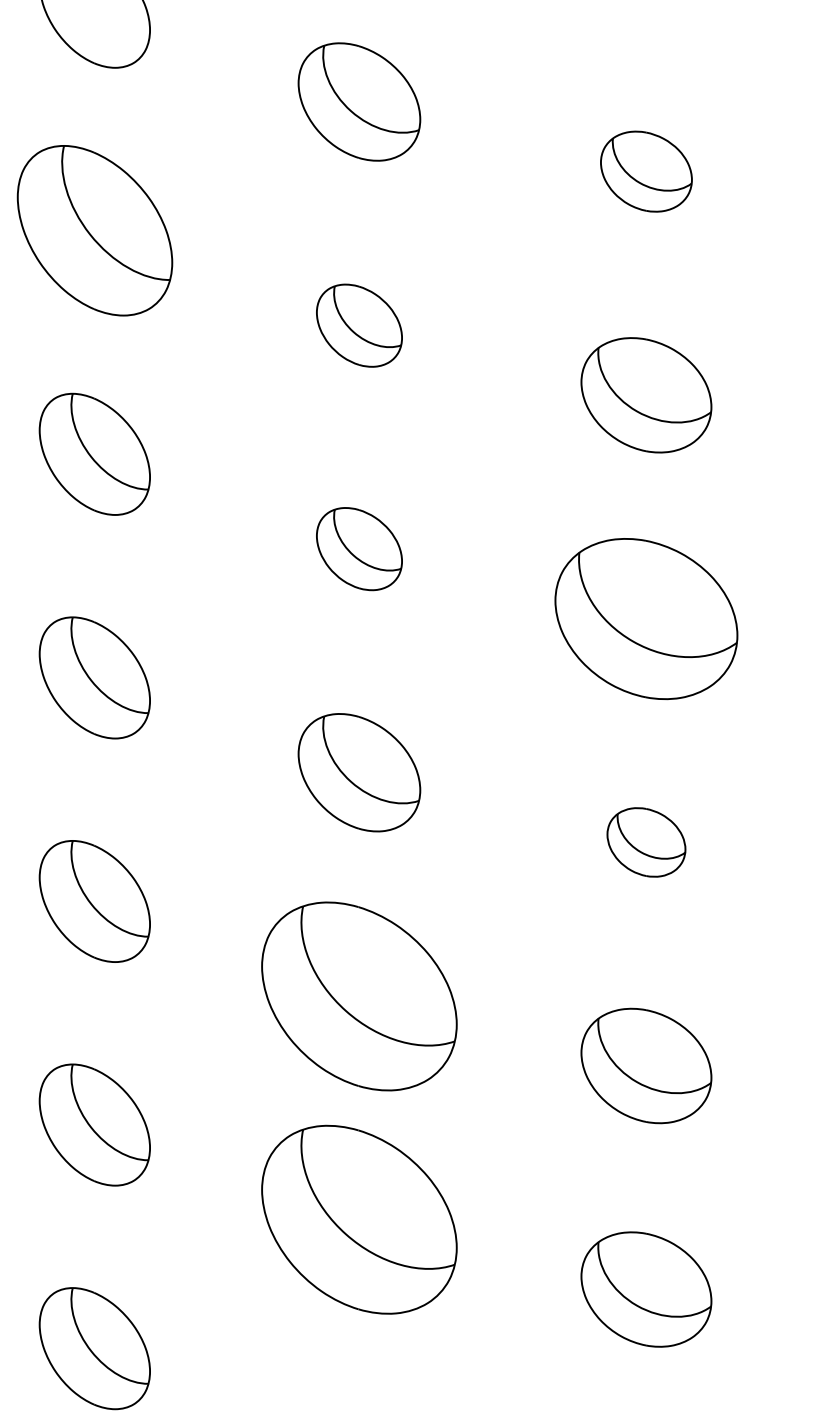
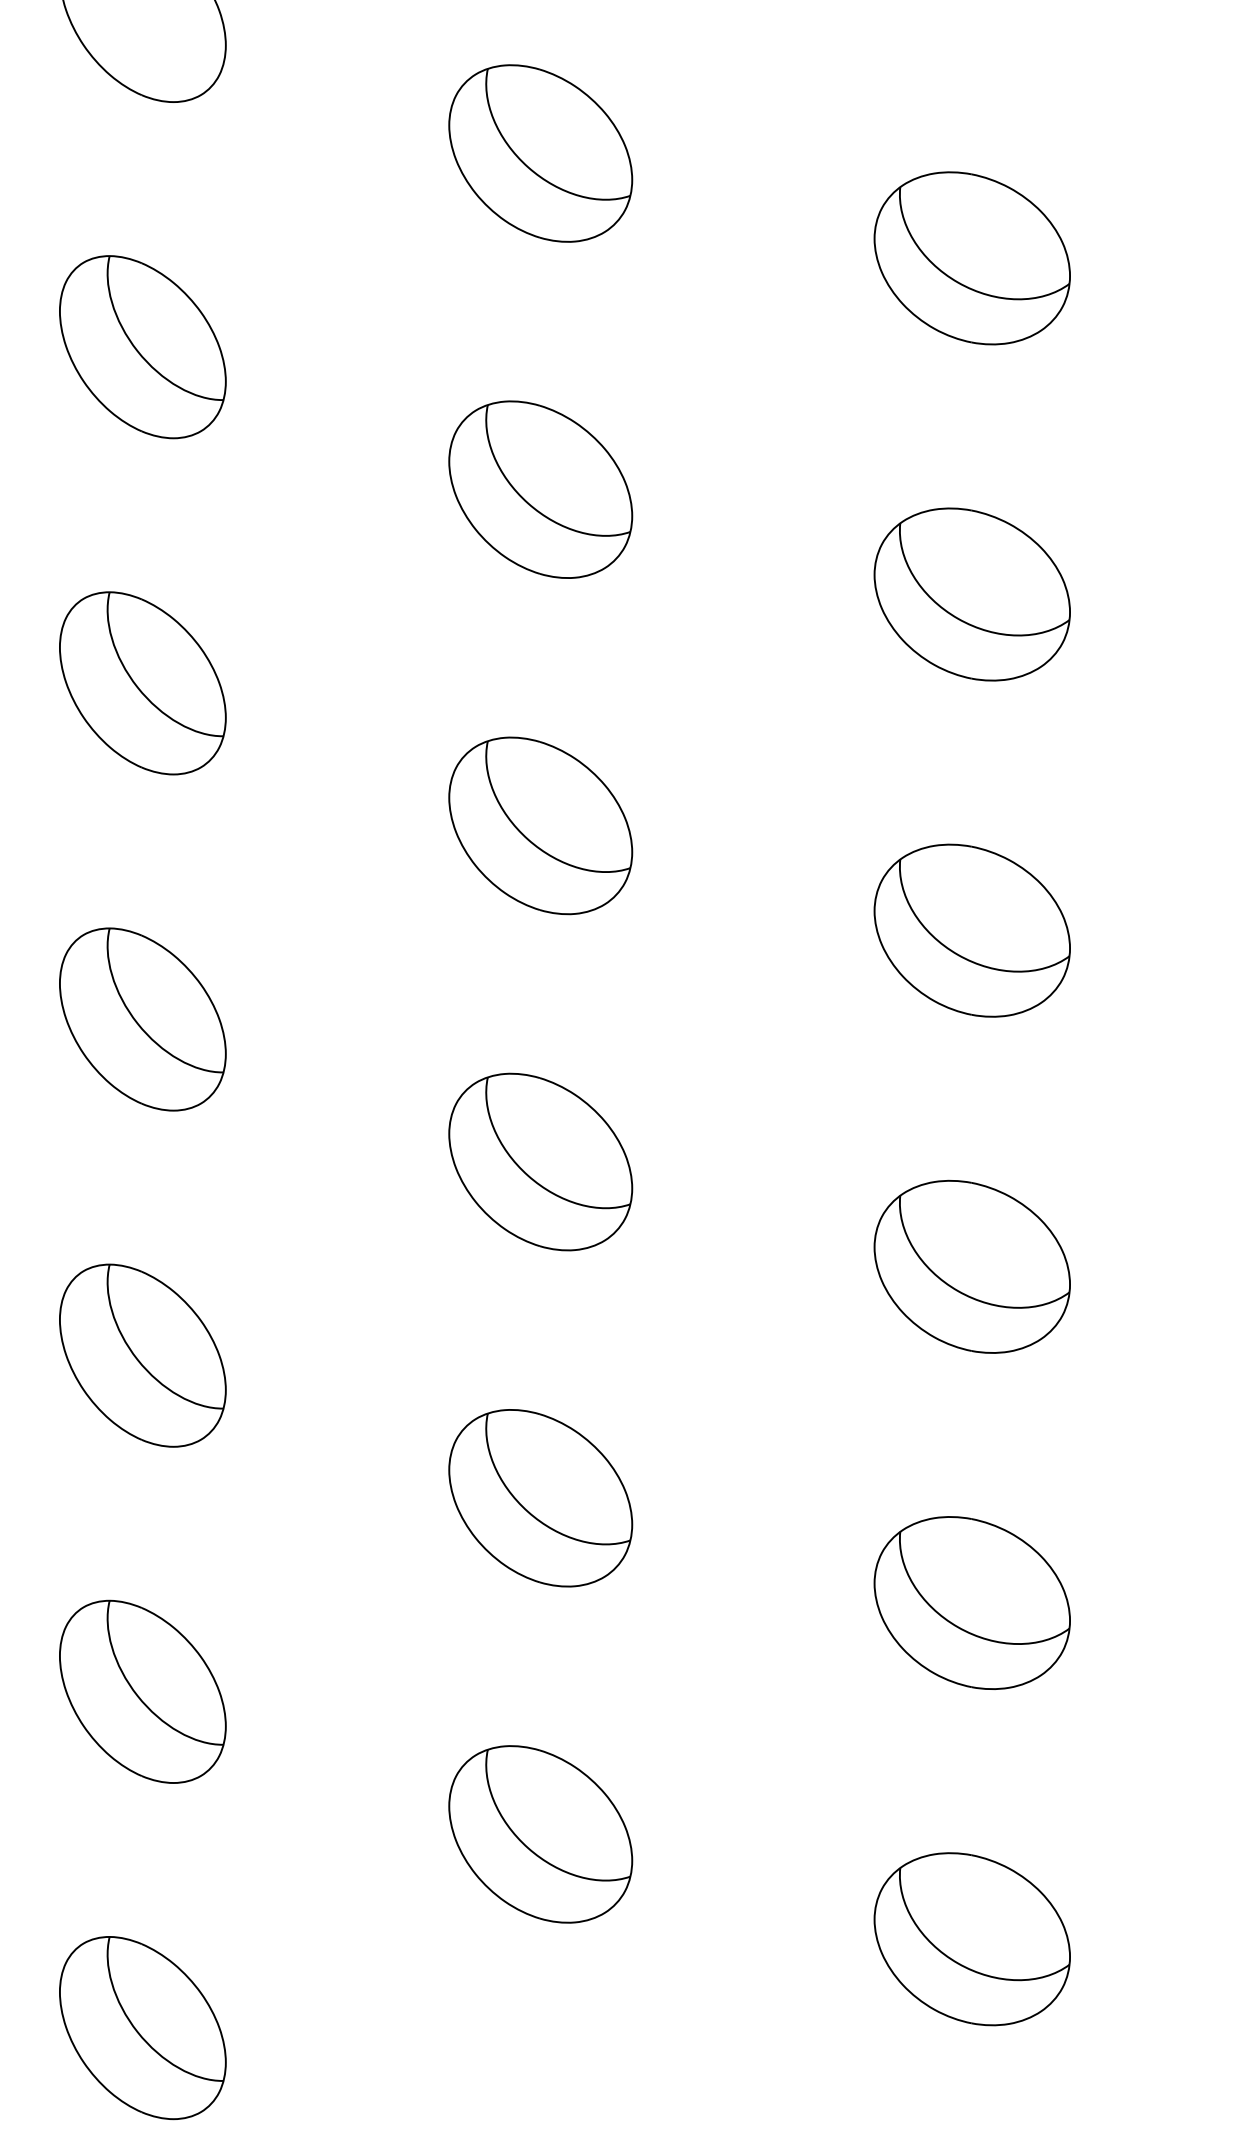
part: (646, 171) -> (972, 257), size x1.43
part: (94, 230) -> (142, 346), size x0.71
part: (359, 325) -> (540, 489), size x1.43
part: (359, 548) -> (540, 824), size x1.43
part: (646, 618) -> (972, 930), size x0.71
part: (646, 842) -> (972, 1266), size x1.67
part: (359, 995) -> (540, 1497), size x0.62
part: (359, 1219) -> (540, 1833), size x0.62

